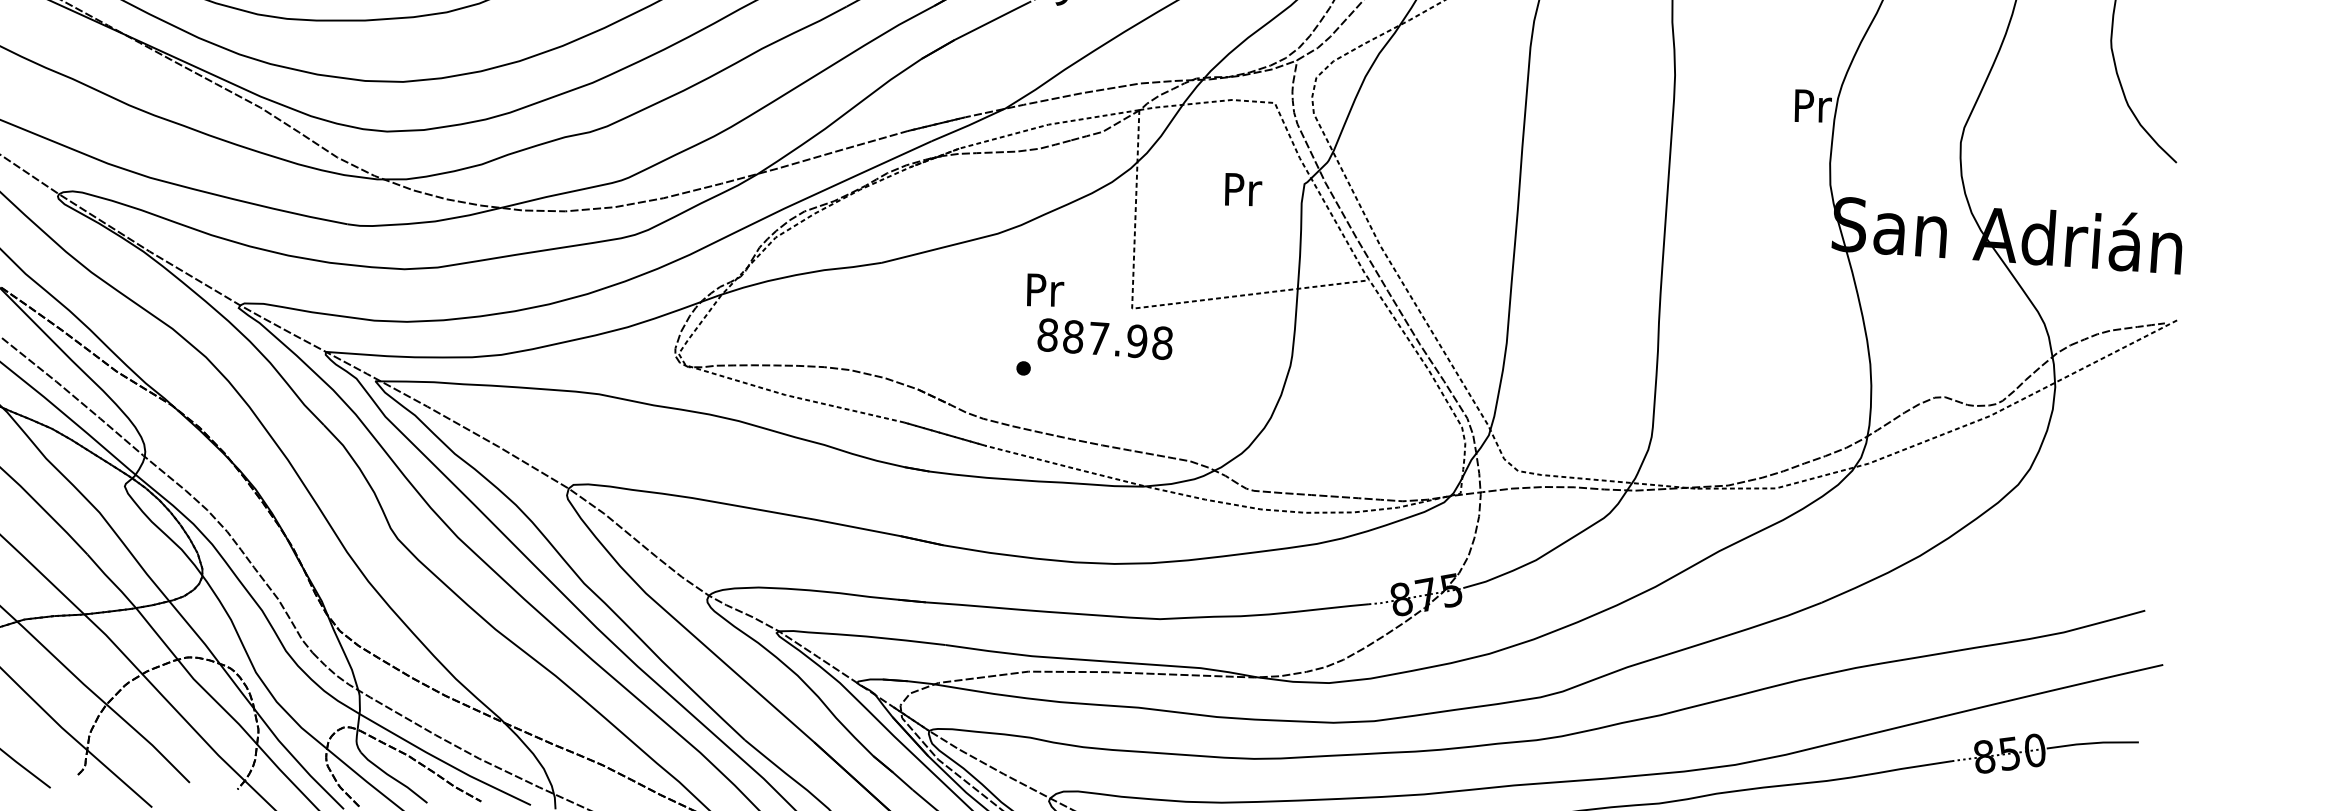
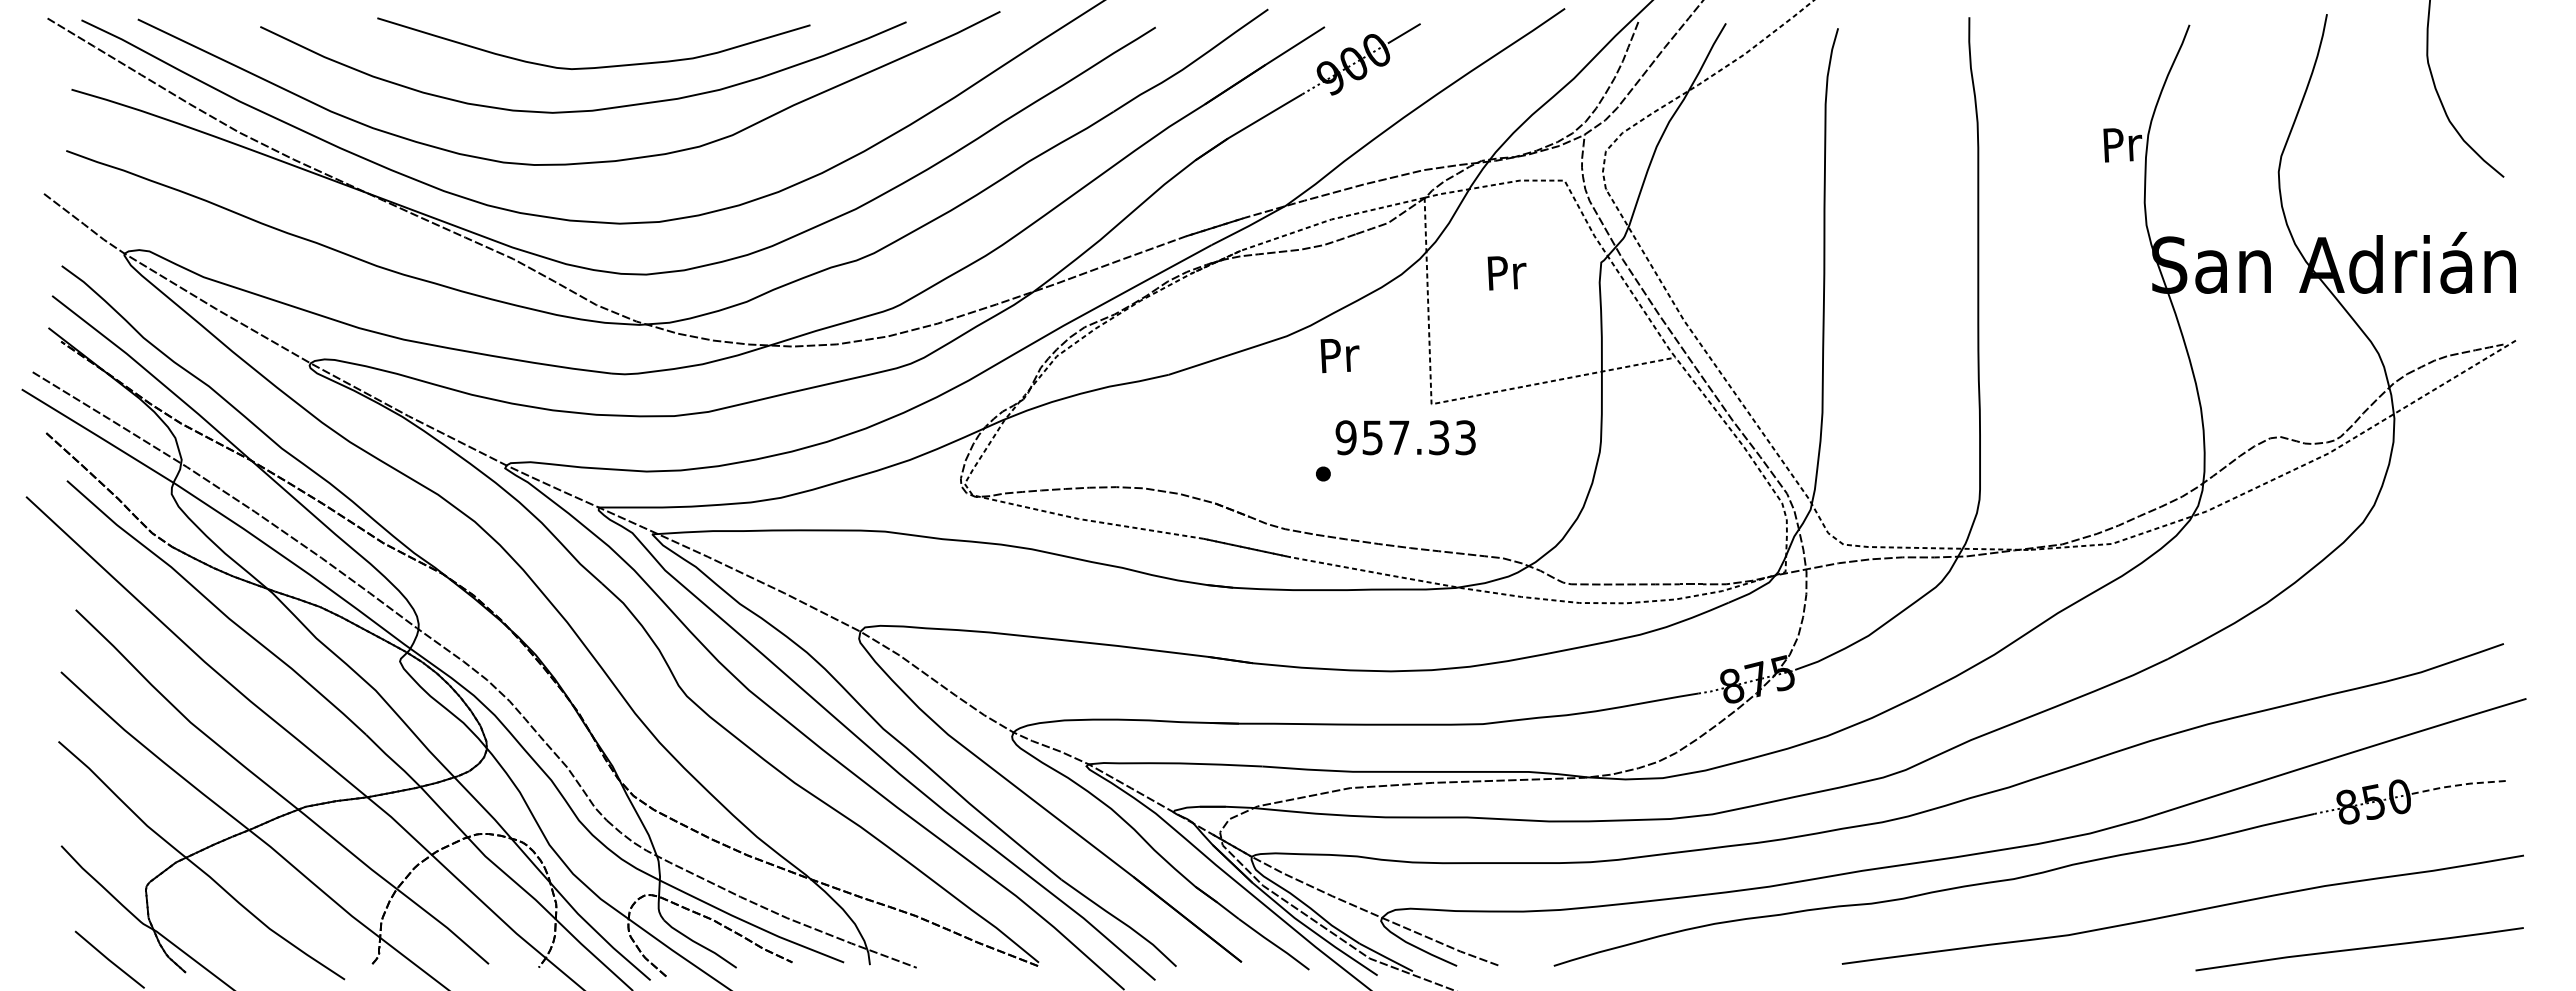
text: (1242, 190) -> (1506, 273), moved
text: (1044, 291) -> (1339, 356), moved
text: (1104, 338) -> (1405, 437), 887.98 -> 957.33
line: (2093, 743) -> (2459, 785), solid -> dashed

